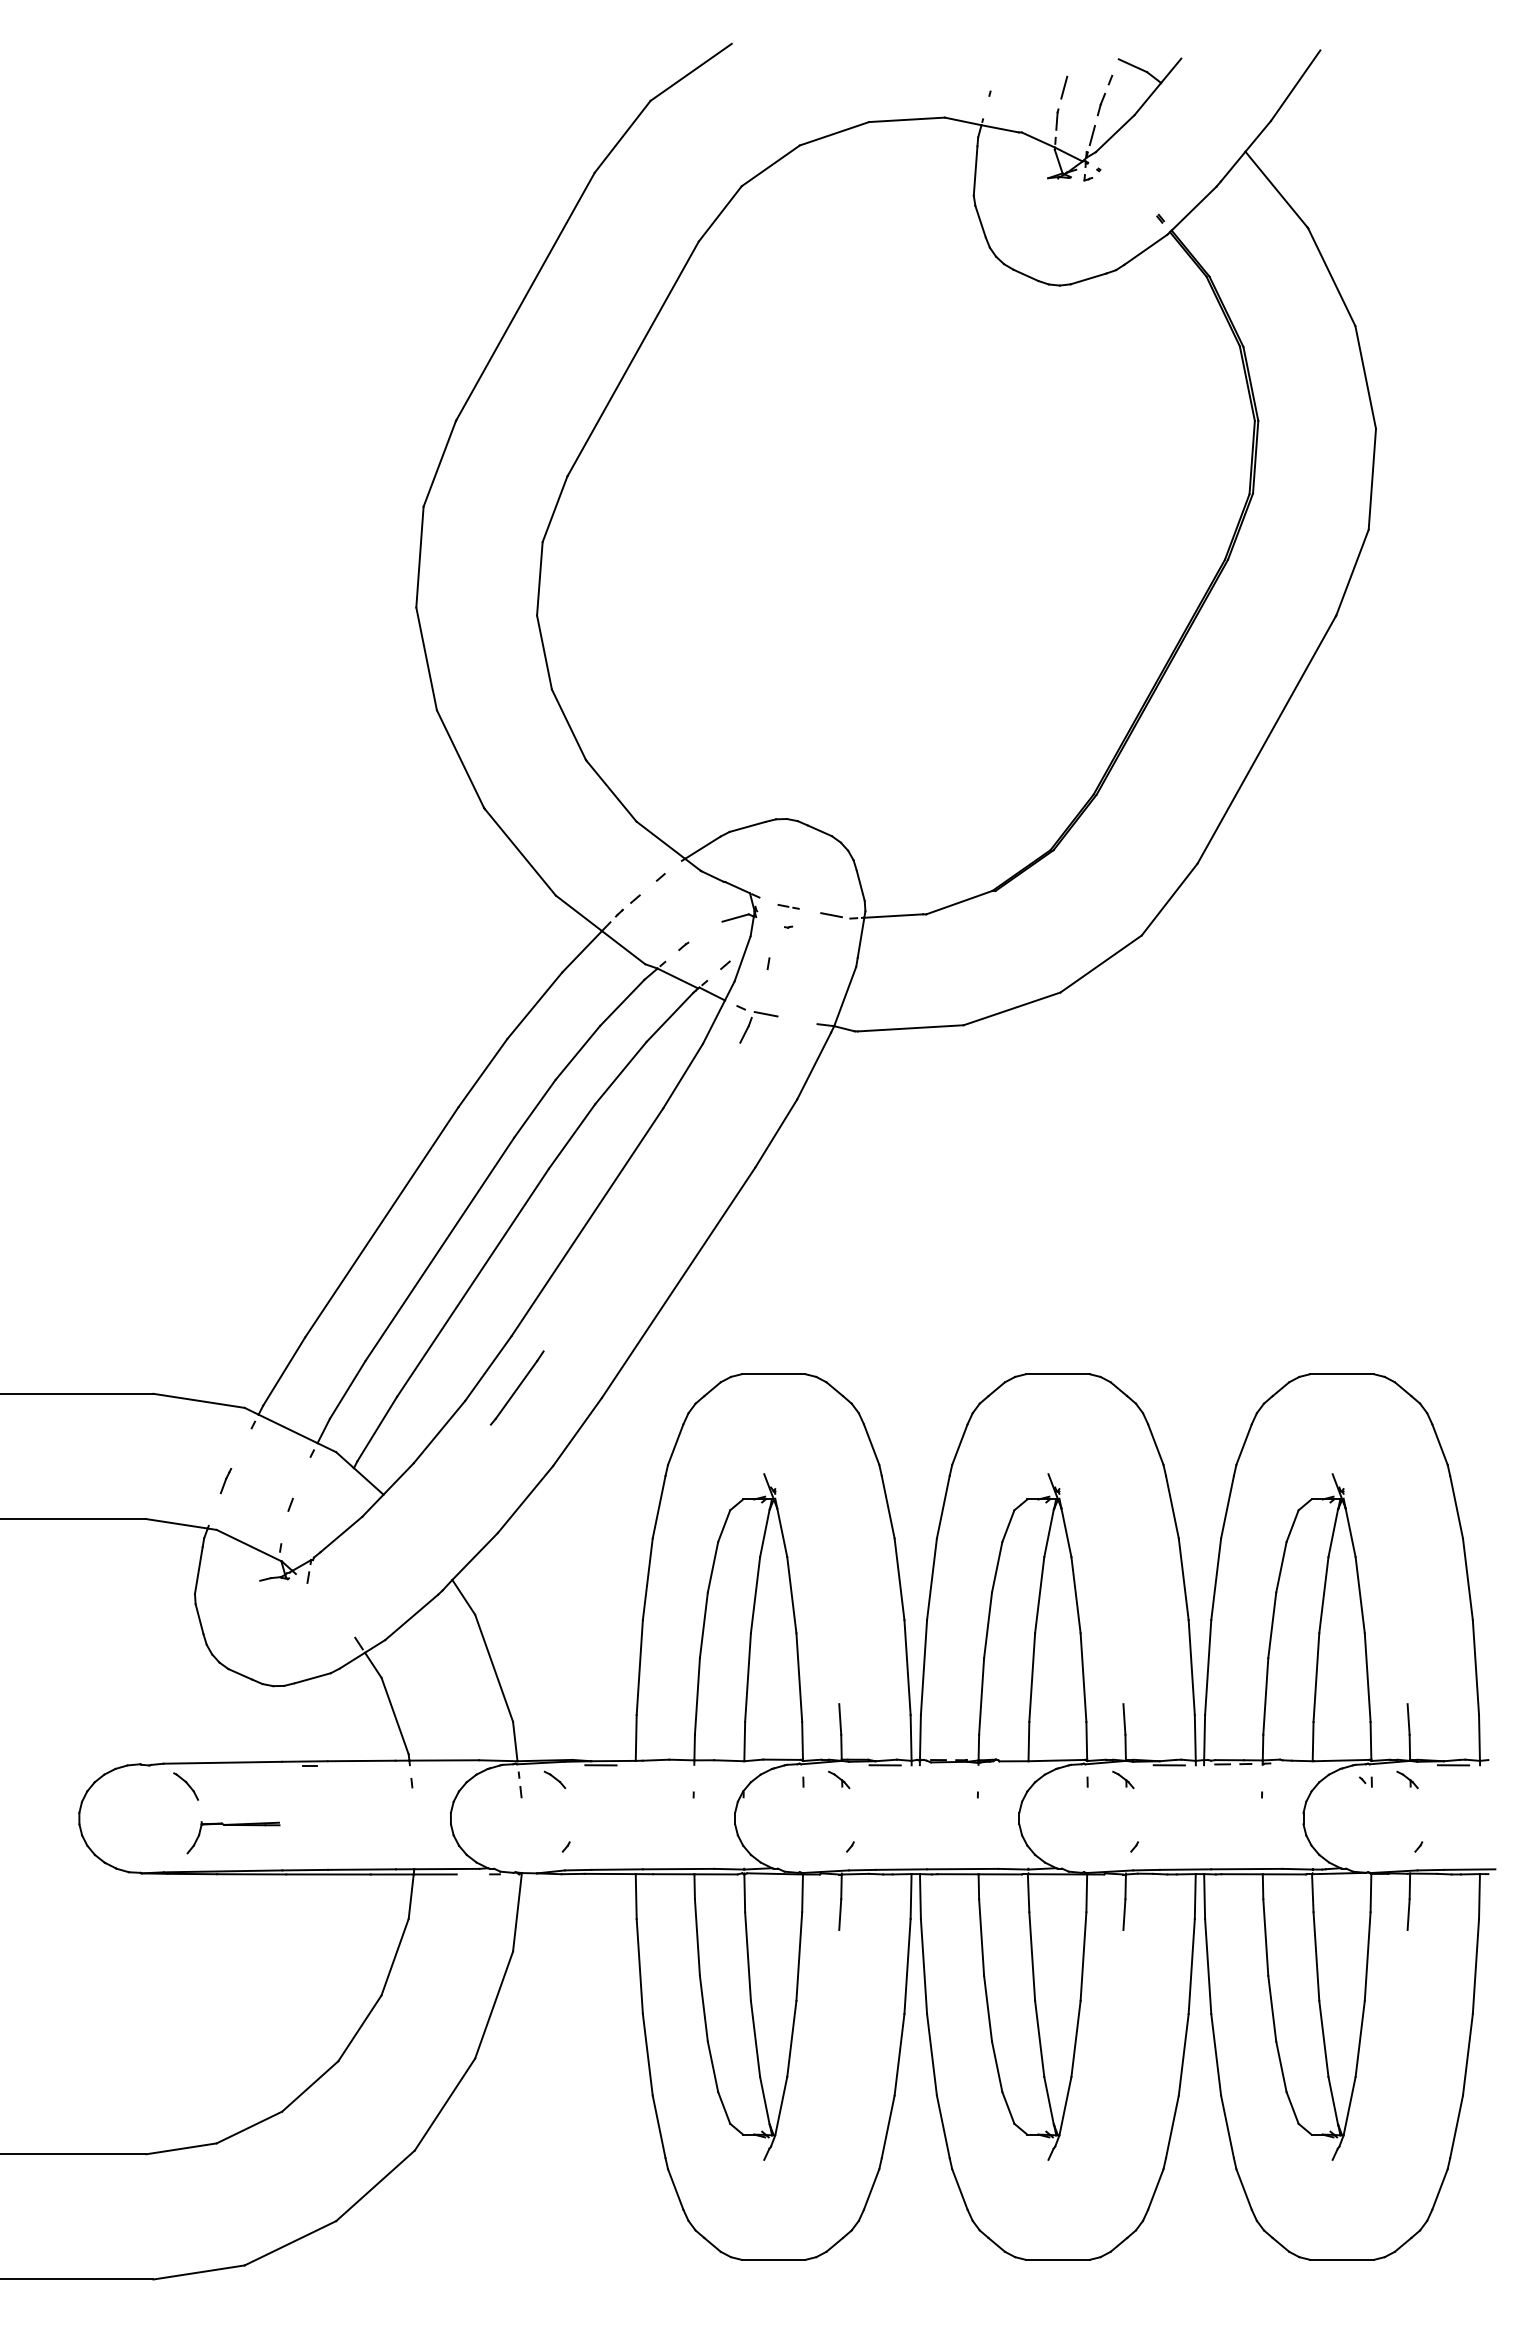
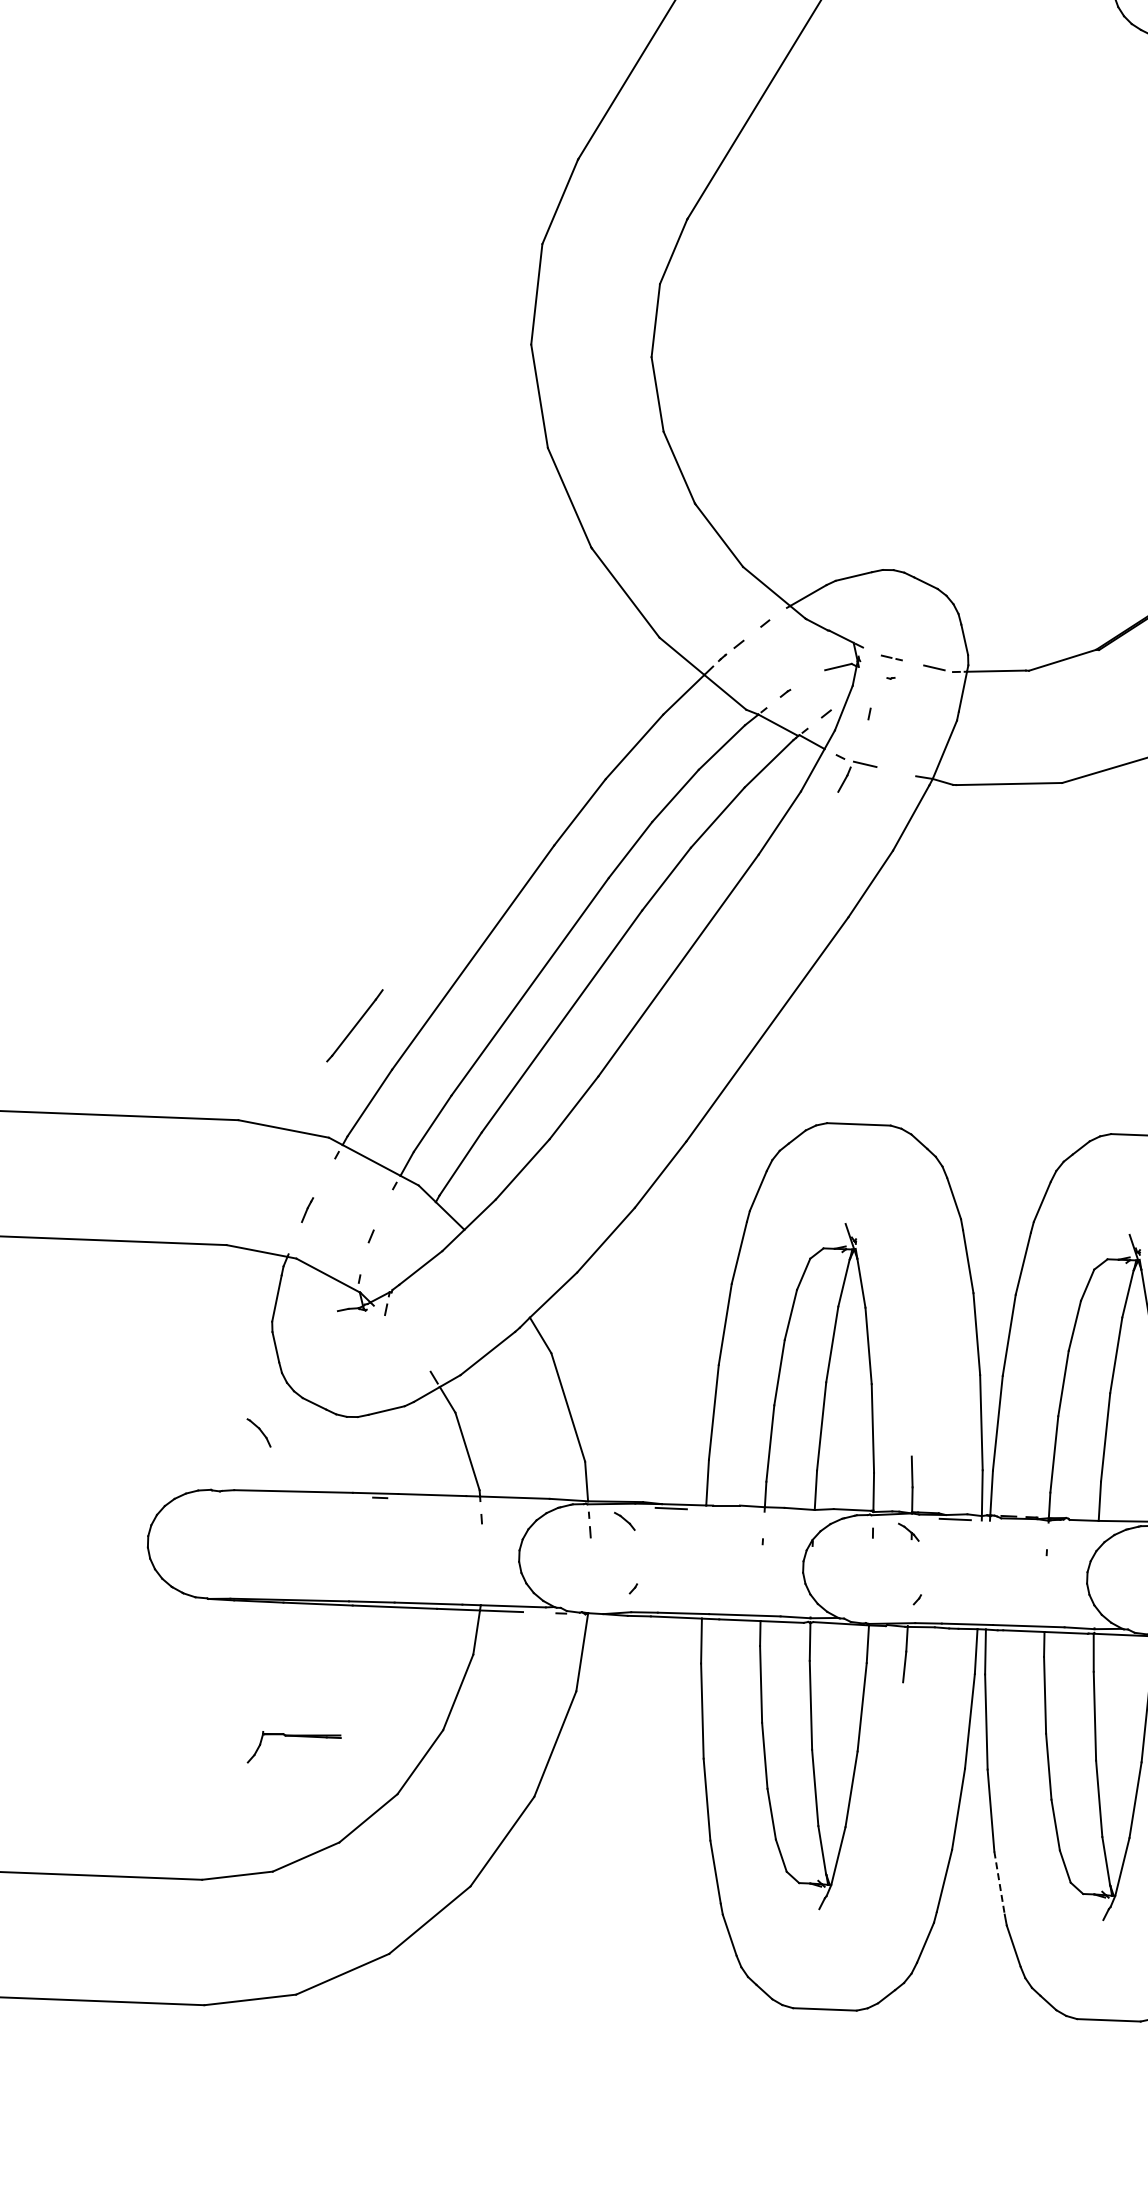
line: (517, 1387) -> (355, 1025), moved
part: (185, 1786) -> (258, 1432), moved
part: (233, 1825) -> (294, 1736), moved
line: (943, 2126) -> (999, 1882), solid -> dashed

